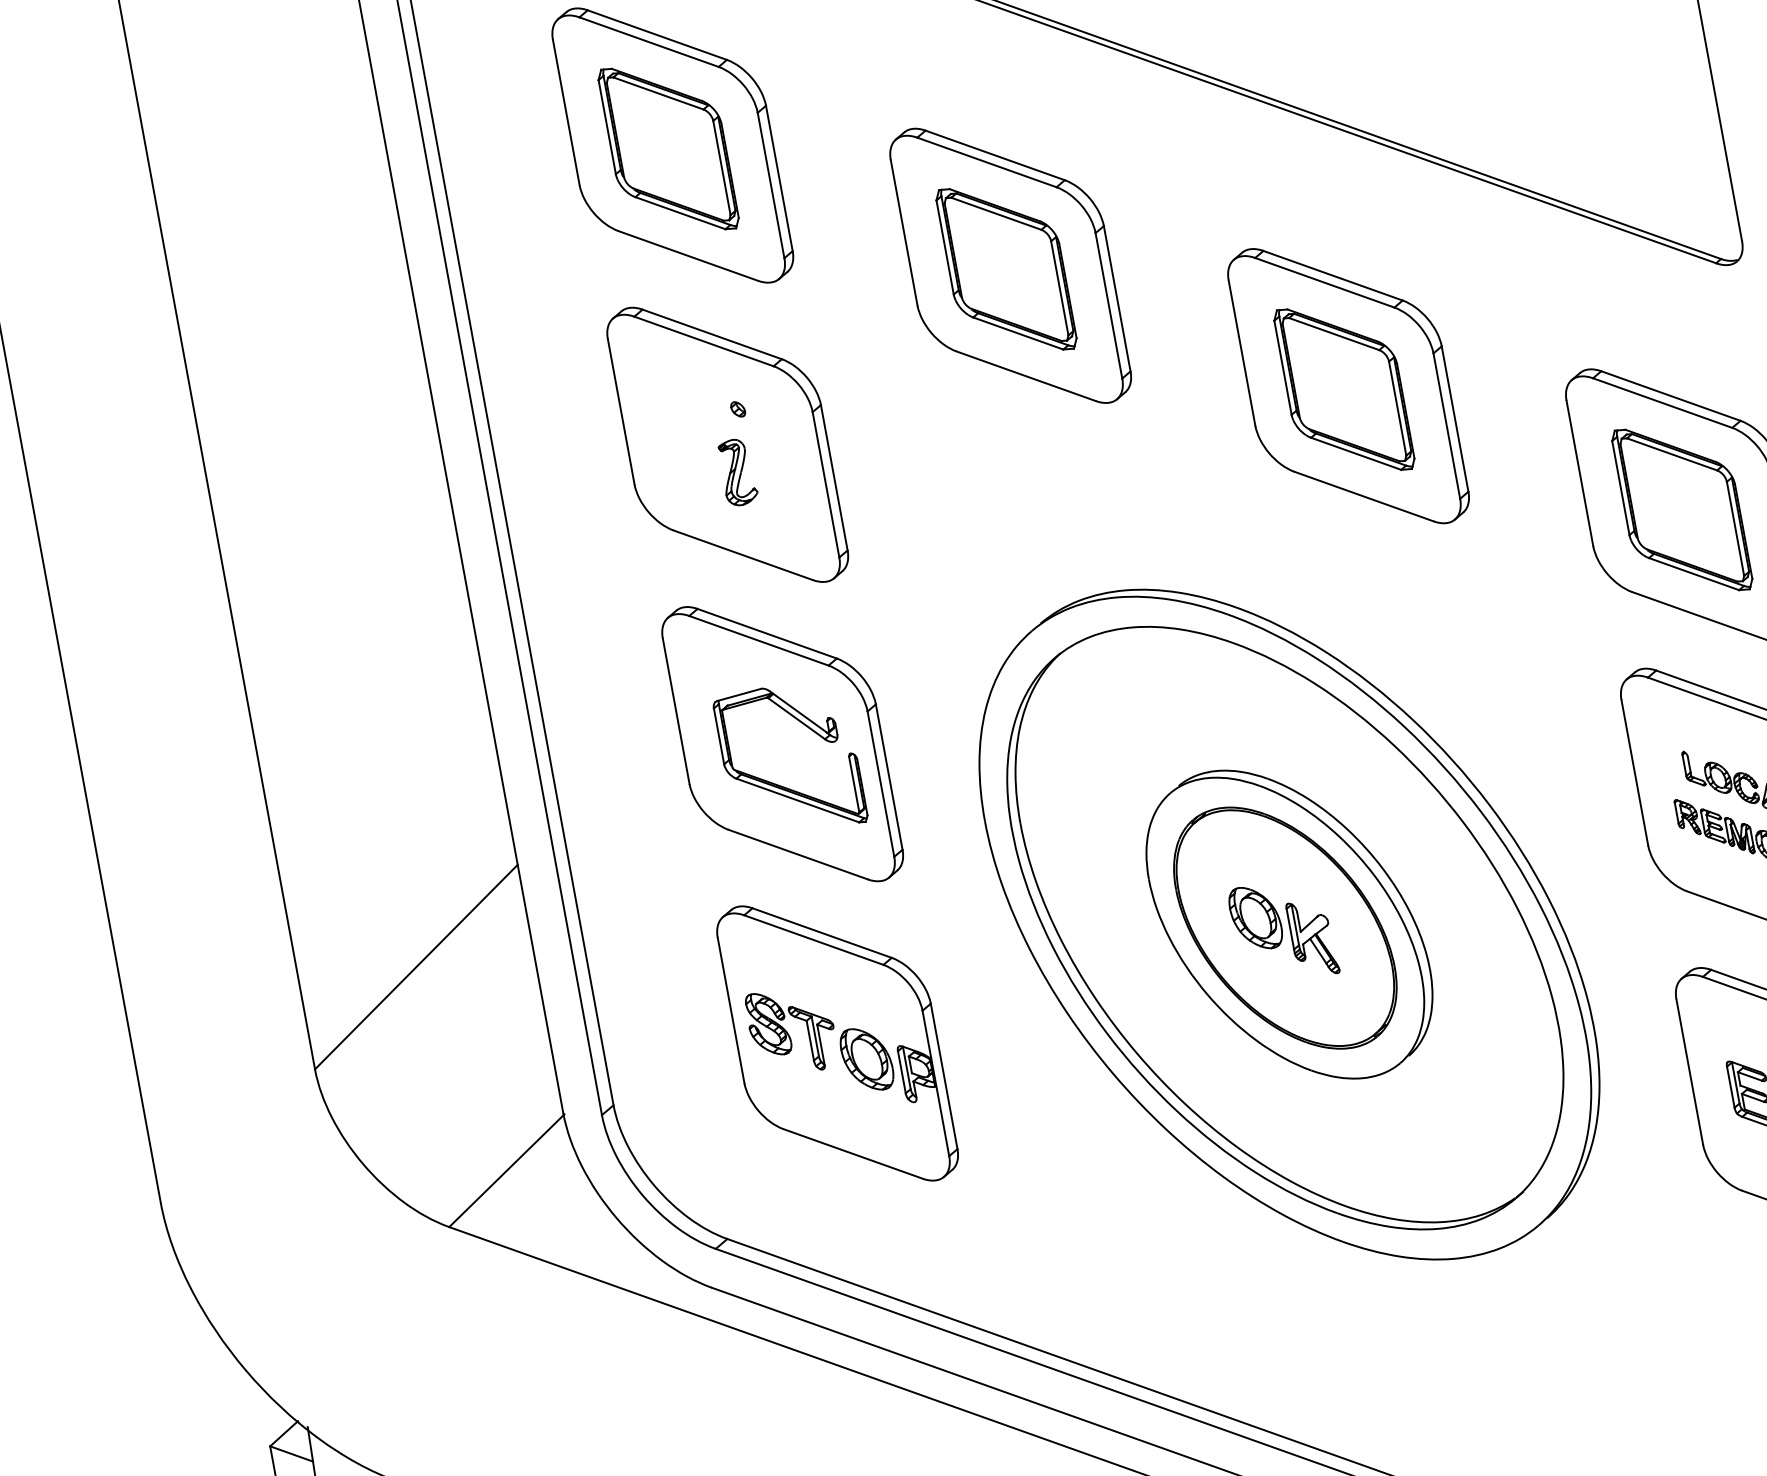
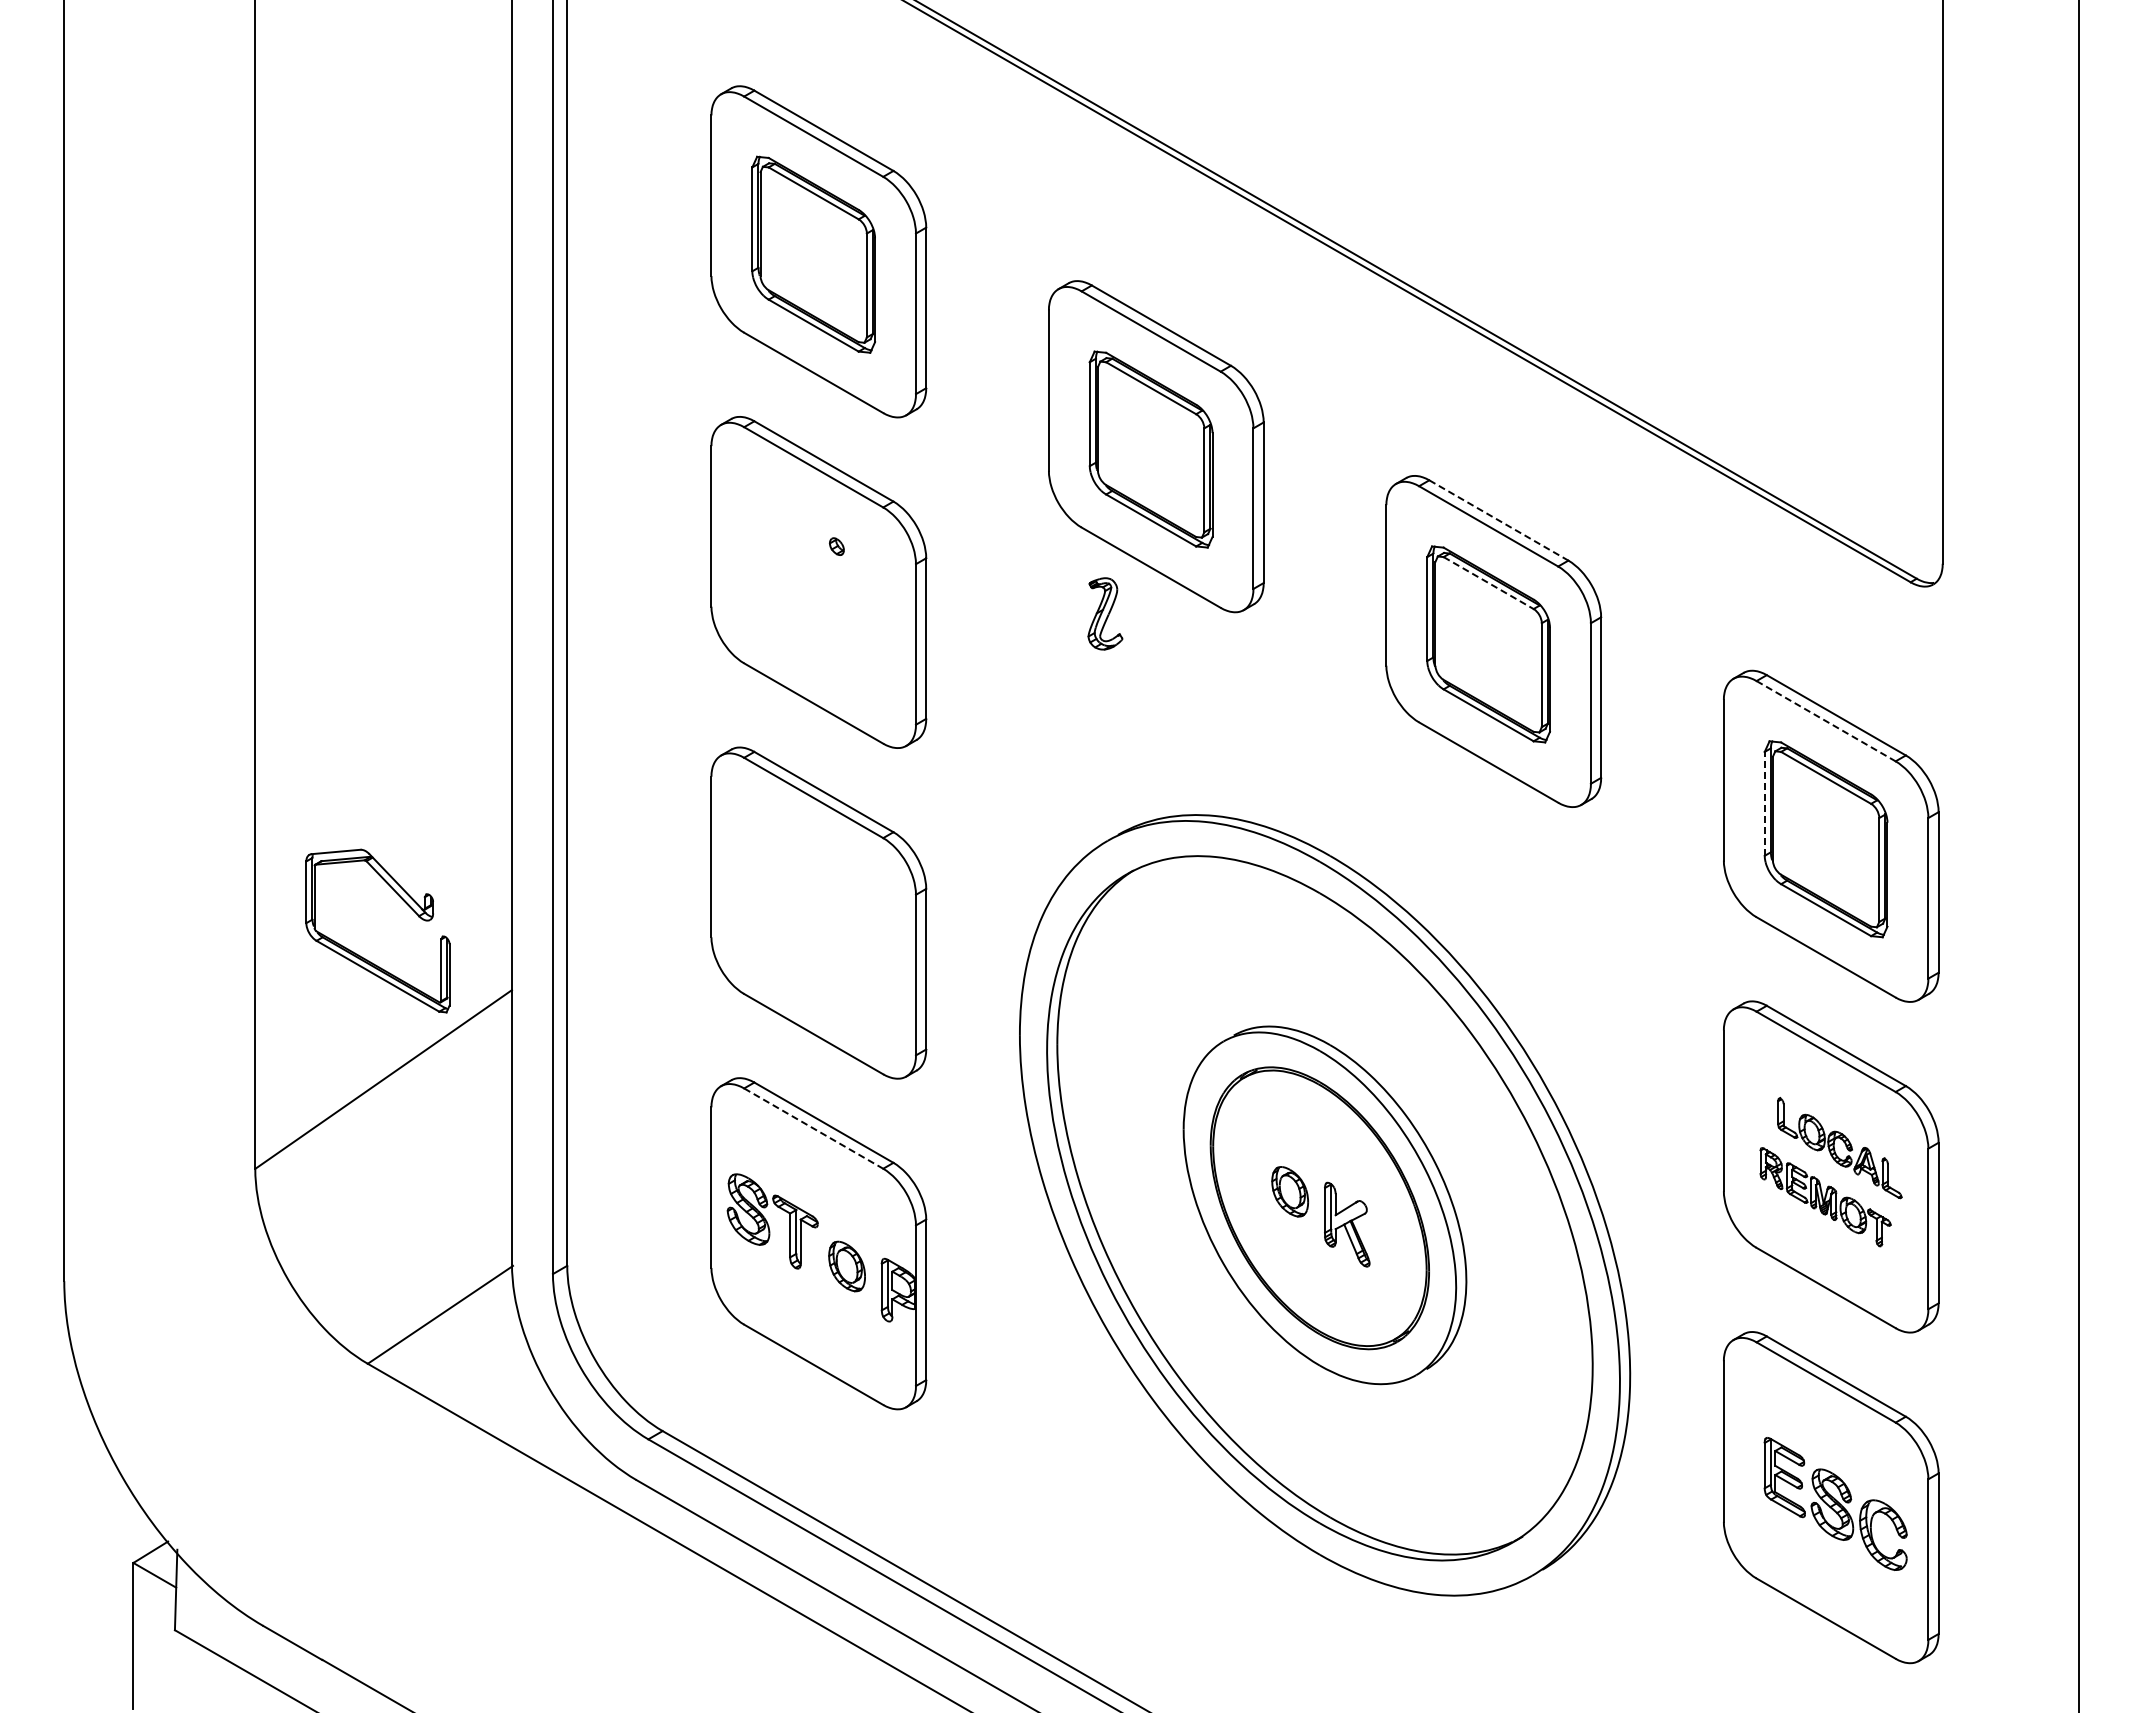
line: (1333, 275) -> (1499, 520), solid -> dashed
line: (1334, 334) -> (1488, 583), solid -> dashed
line: (1663, 403) -> (1826, 721), solid -> dashed
part: (738, 471) -> (1105, 613), moved
line: (1620, 487) -> (1764, 803), solid -> dashed
part: (780, 785) -> (362, 956), moved
part: (1255, 917) -> (1289, 1191), size x0.7
line: (814, 939) -> (814, 1128), solid -> dashed
part: (866, 1059) -> (846, 1266), size x0.7

